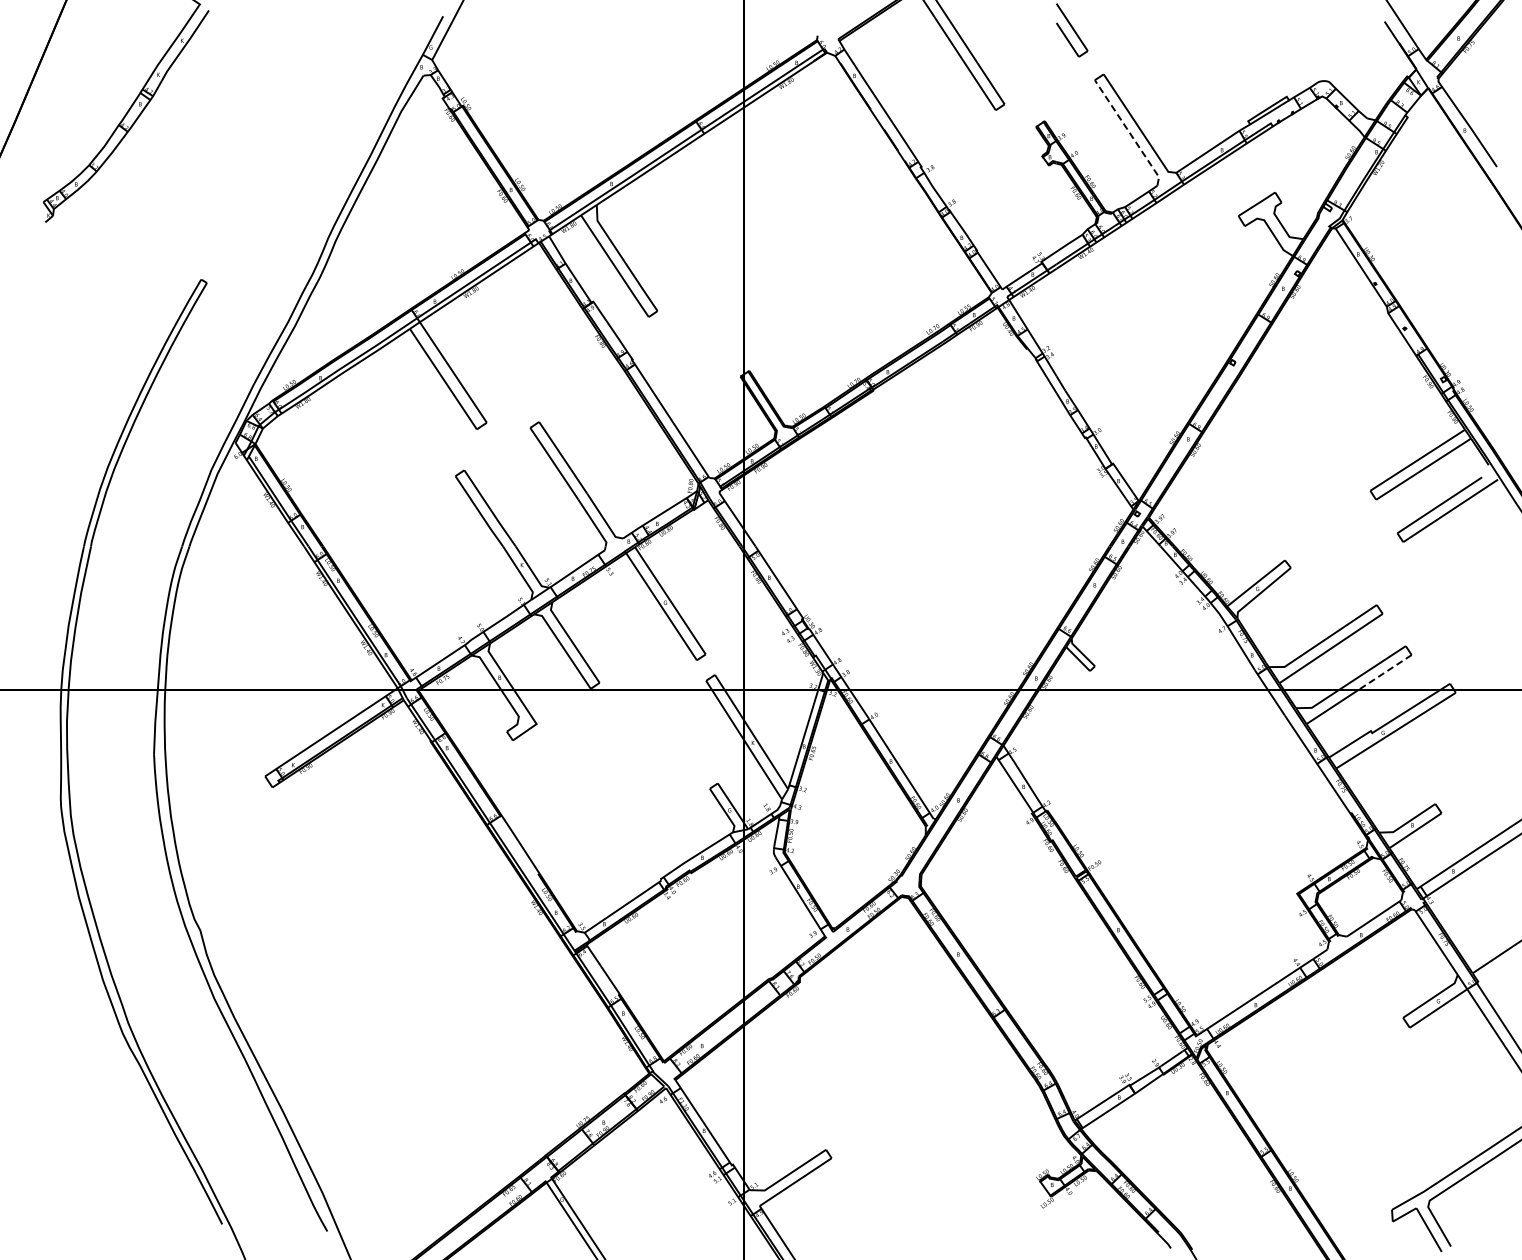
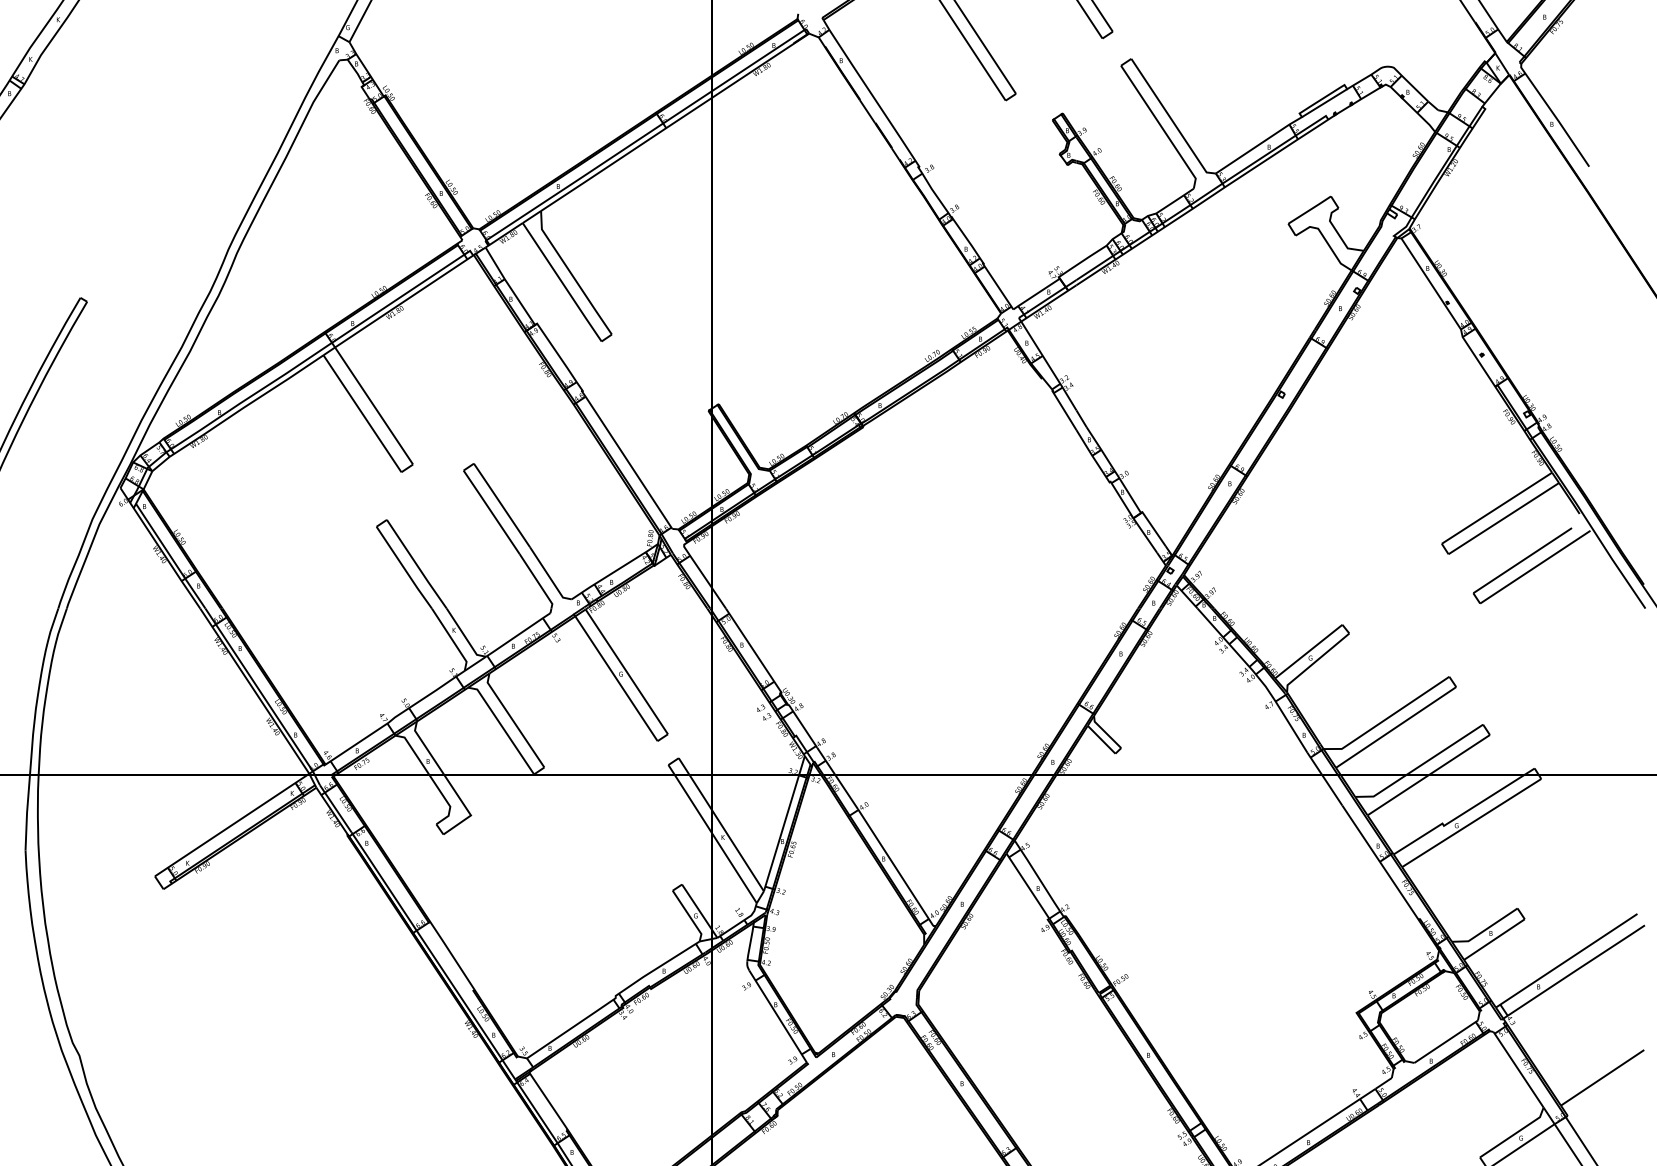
line: (1129, 132) -> (1161, 126), dashed -> solid
line: (1385, 672) -> (1459, 755), dashed -> solid

